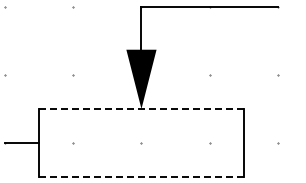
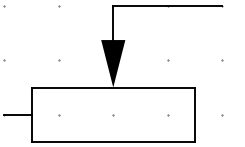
line: (140, 108) -> (112, 87), dashed -> solid
line: (141, 177) -> (113, 142), dashed -> solid

